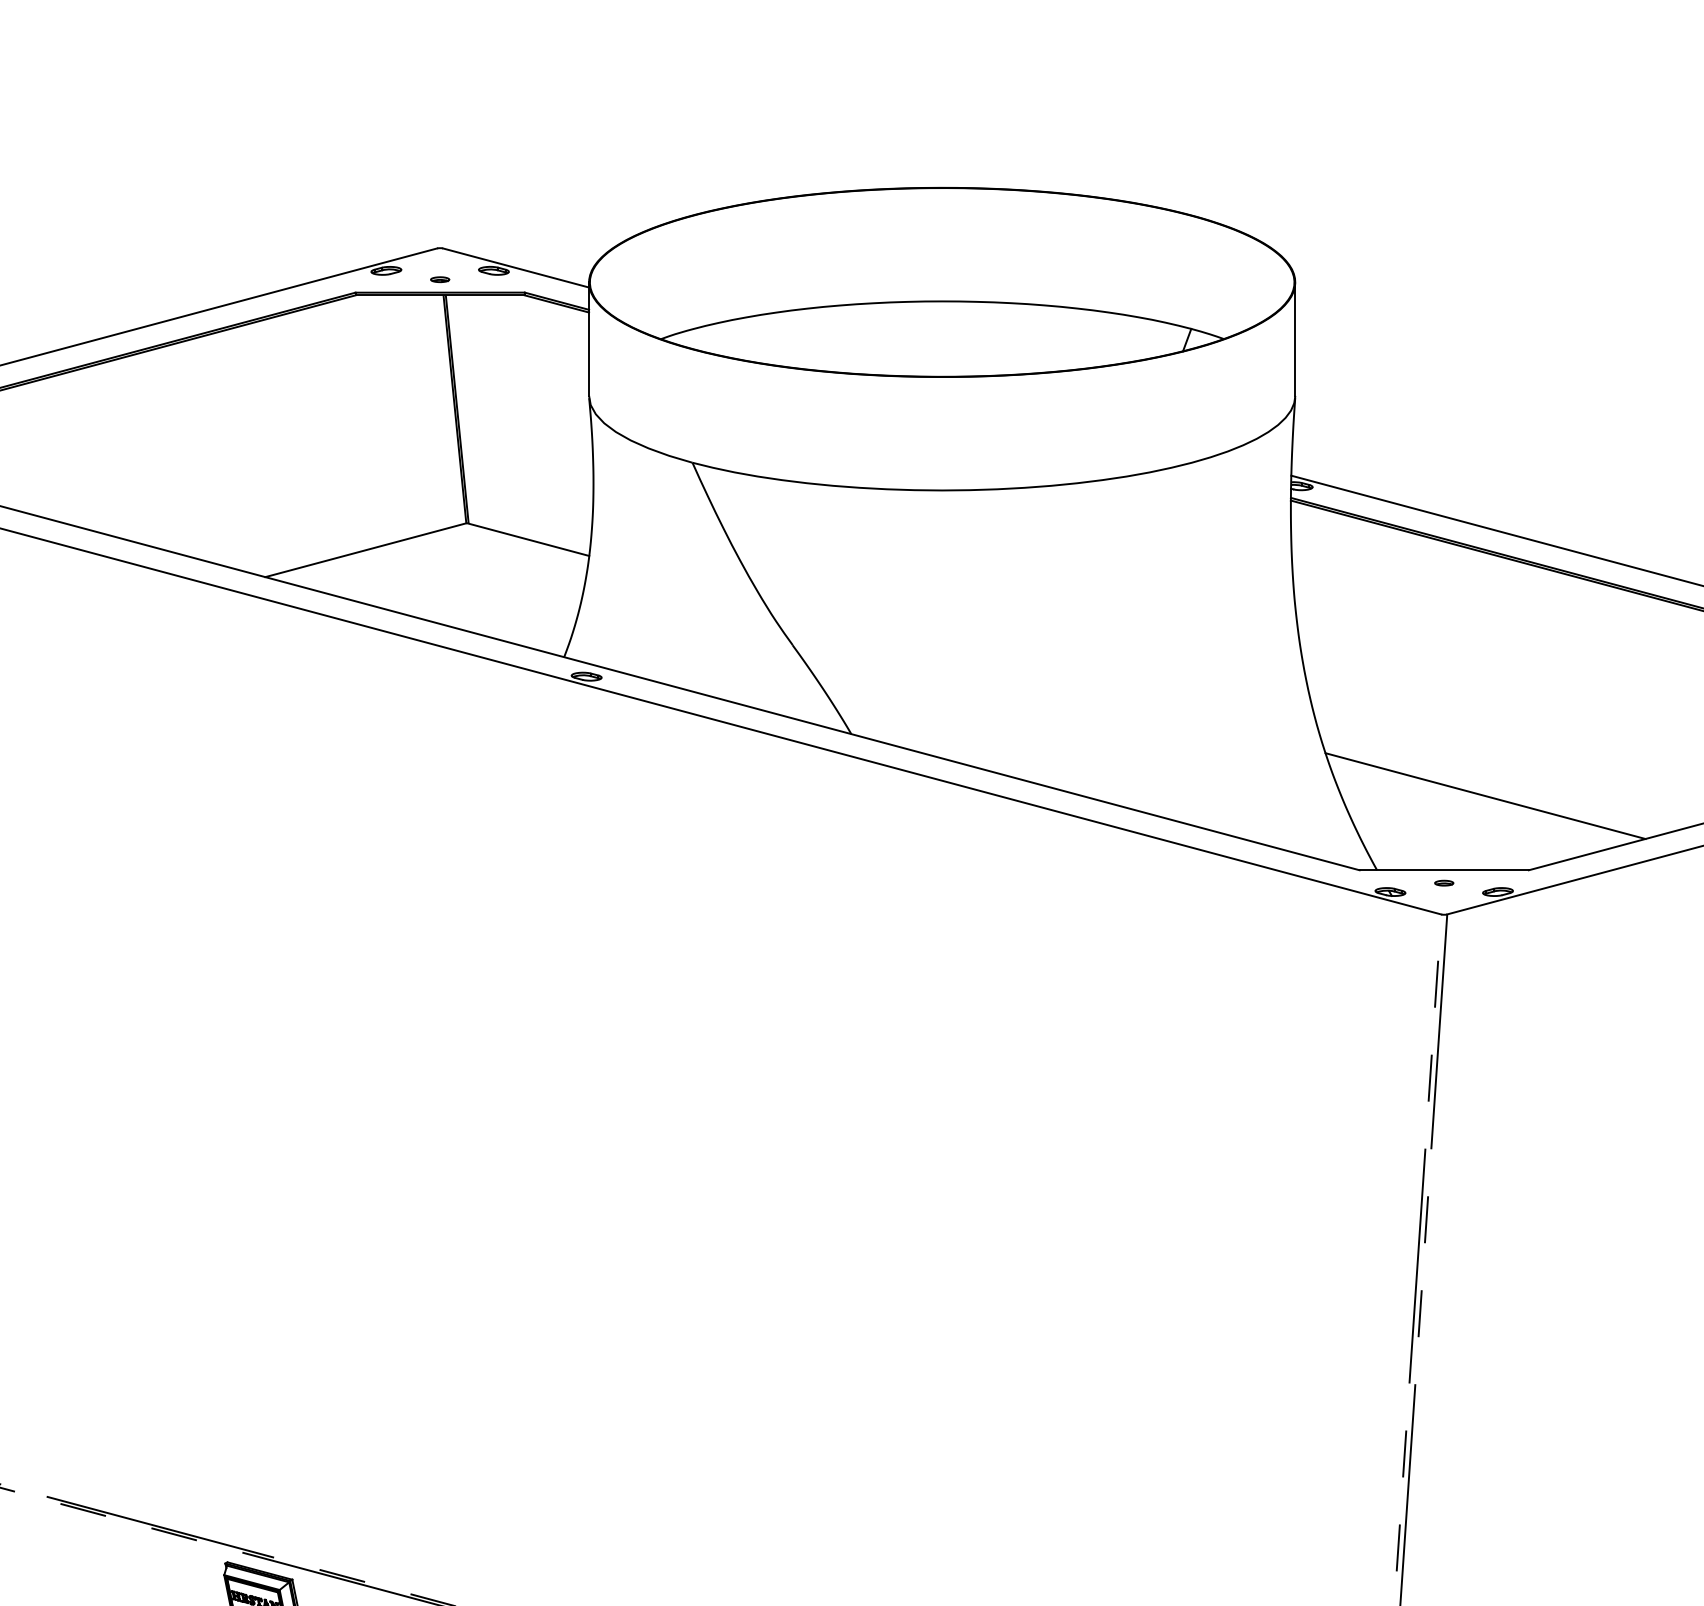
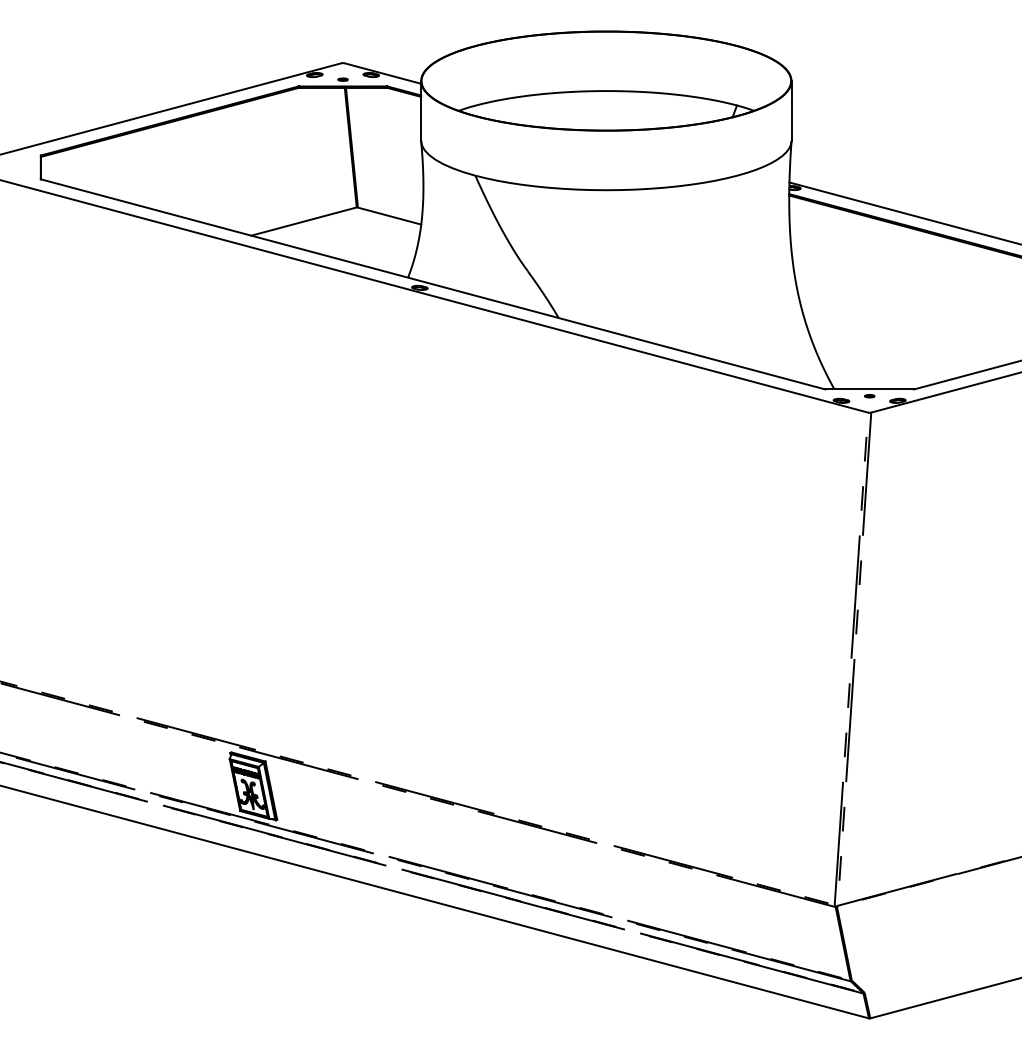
line: (1485, 796) -> (891, 350), removed

